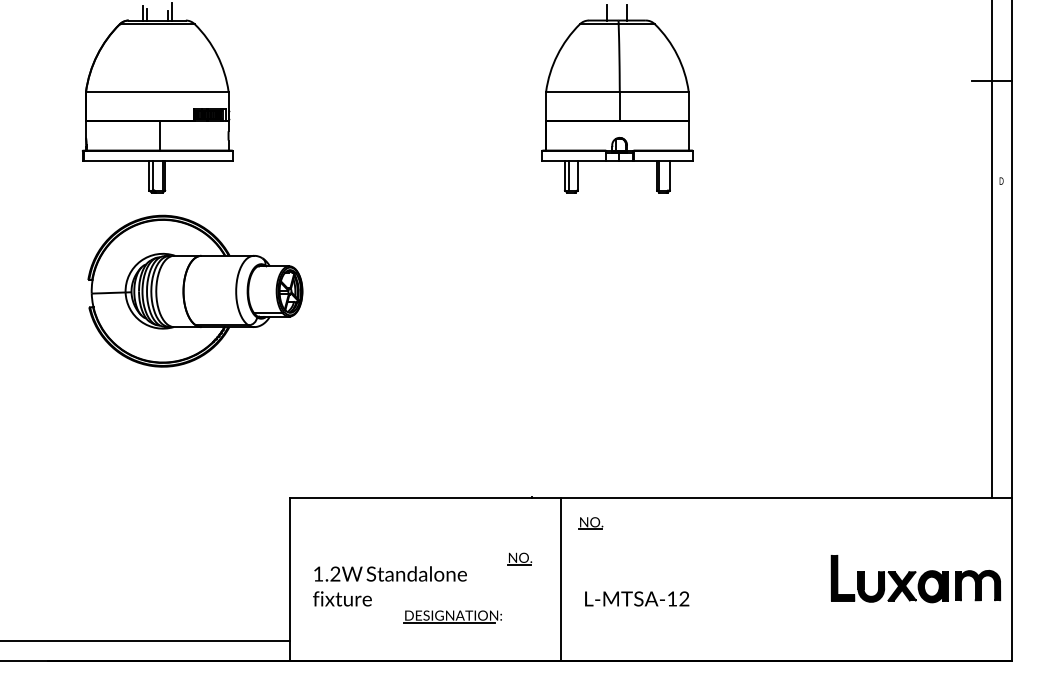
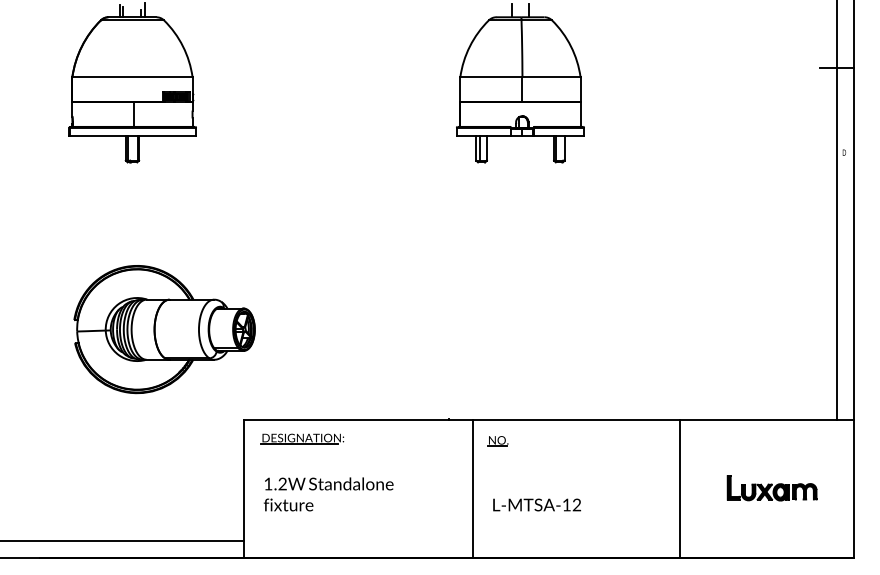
part: (195, 291) -> (164, 329), moved
part: (519, 559) -> (437, 471), removed
line: (806, 579) -> (679, 488), added
part: (915, 579) -> (771, 488), size x0.62
part: (452, 616) -> (302, 438), moved

